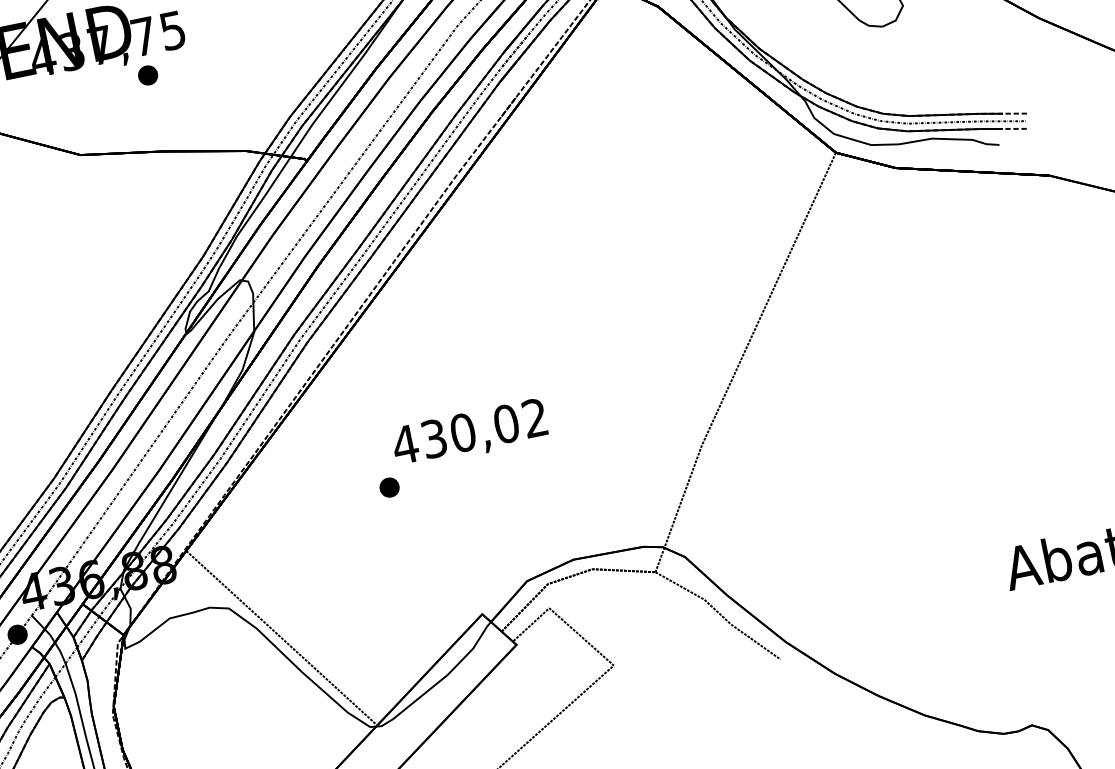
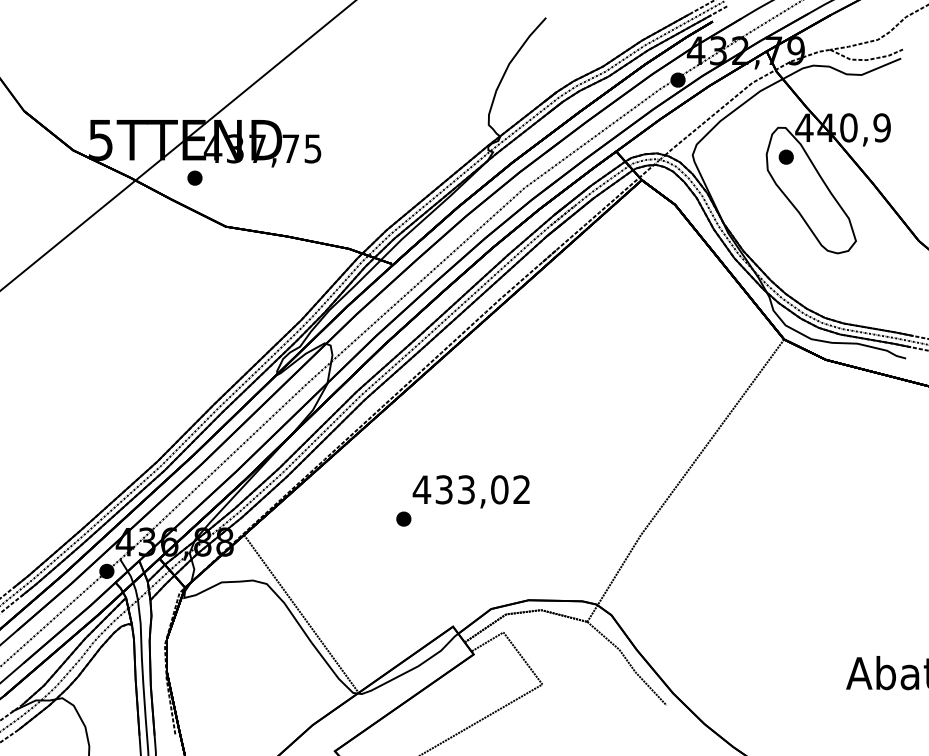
part: (147, 74) -> (194, 177), moved
text: (463, 432) -> (466, 489), 430,02 -> 433,02

